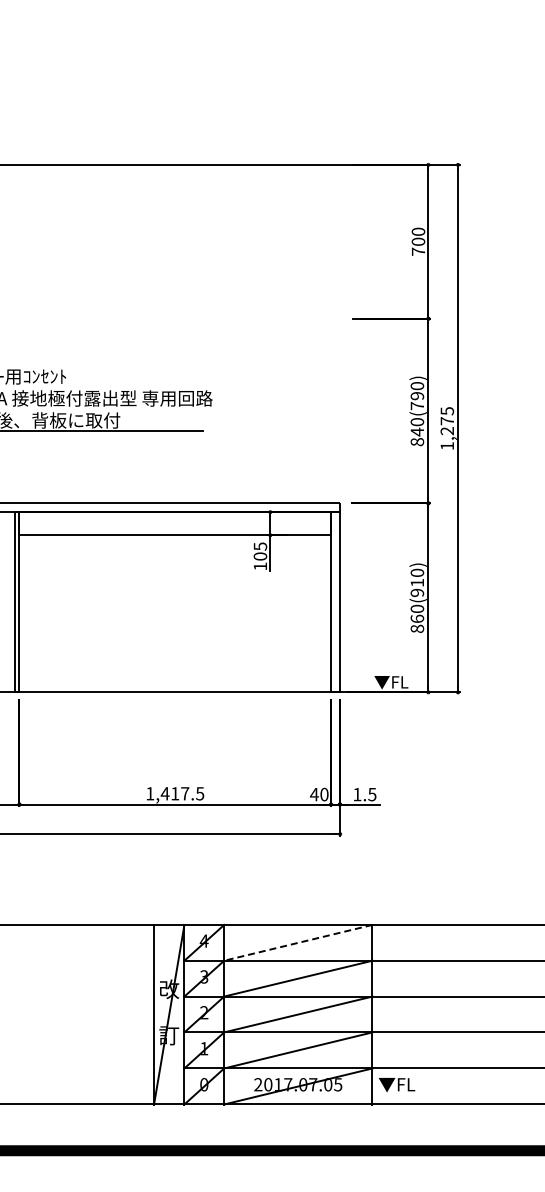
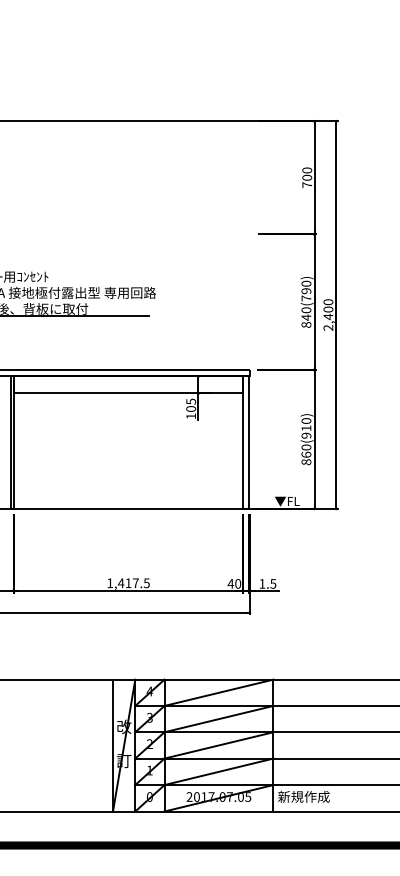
text: (447, 428) -> (328, 314), 1,275 -> 2,400
line: (297, 942) -> (218, 692), dashed -> solid
text: (413, 1084) -> (303, 796), ▼FL -> 新規作成

